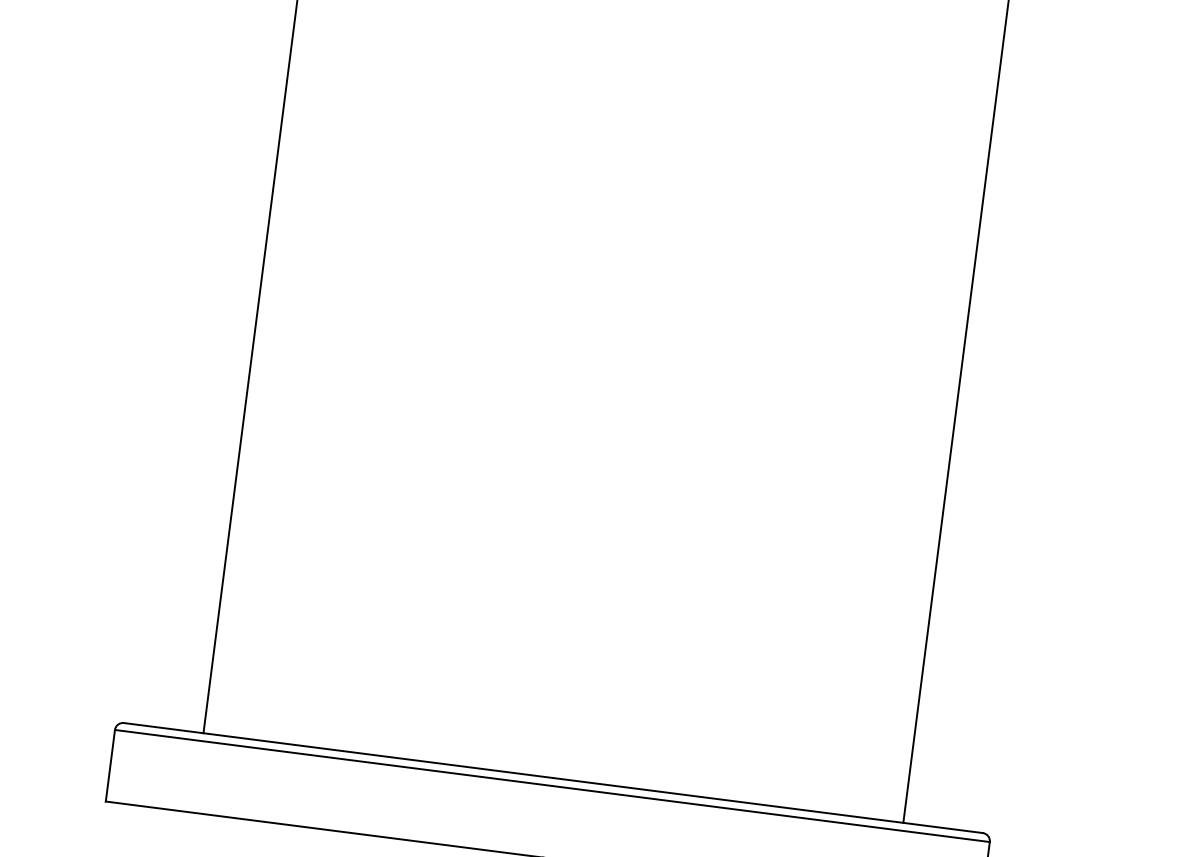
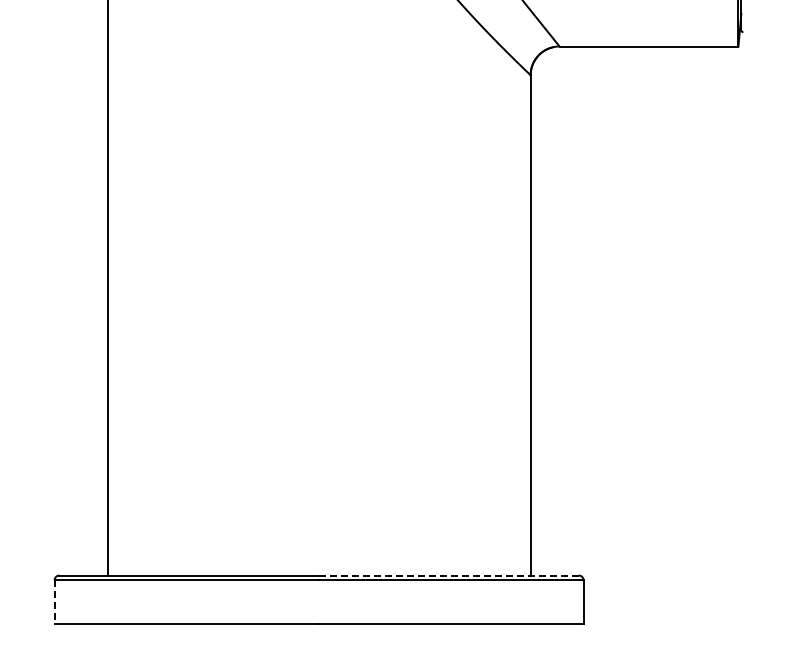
line: (110, 764) -> (54, 601), solid -> dashed
line: (767, 805) -> (448, 575), solid -> dashed

